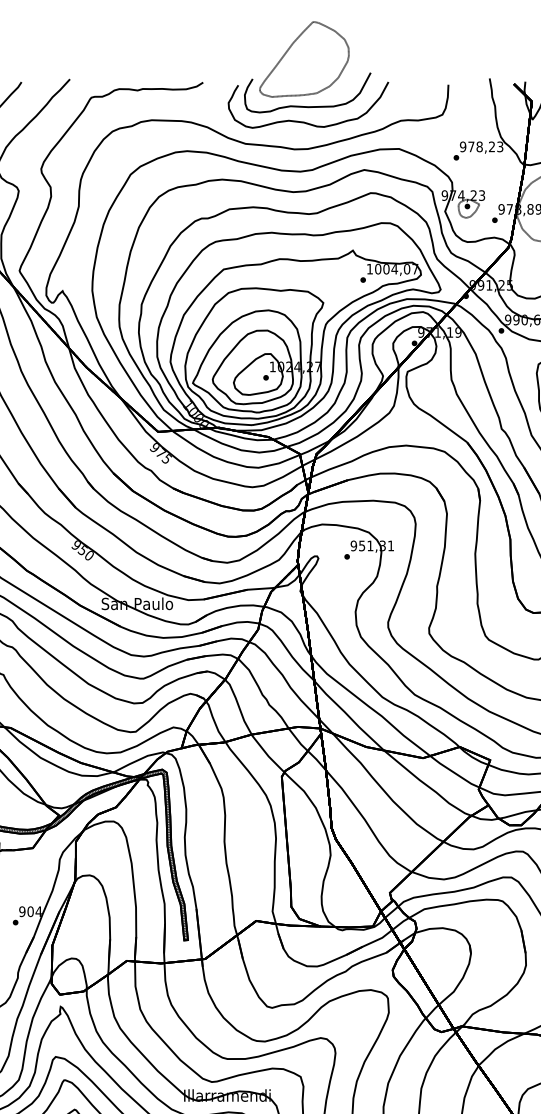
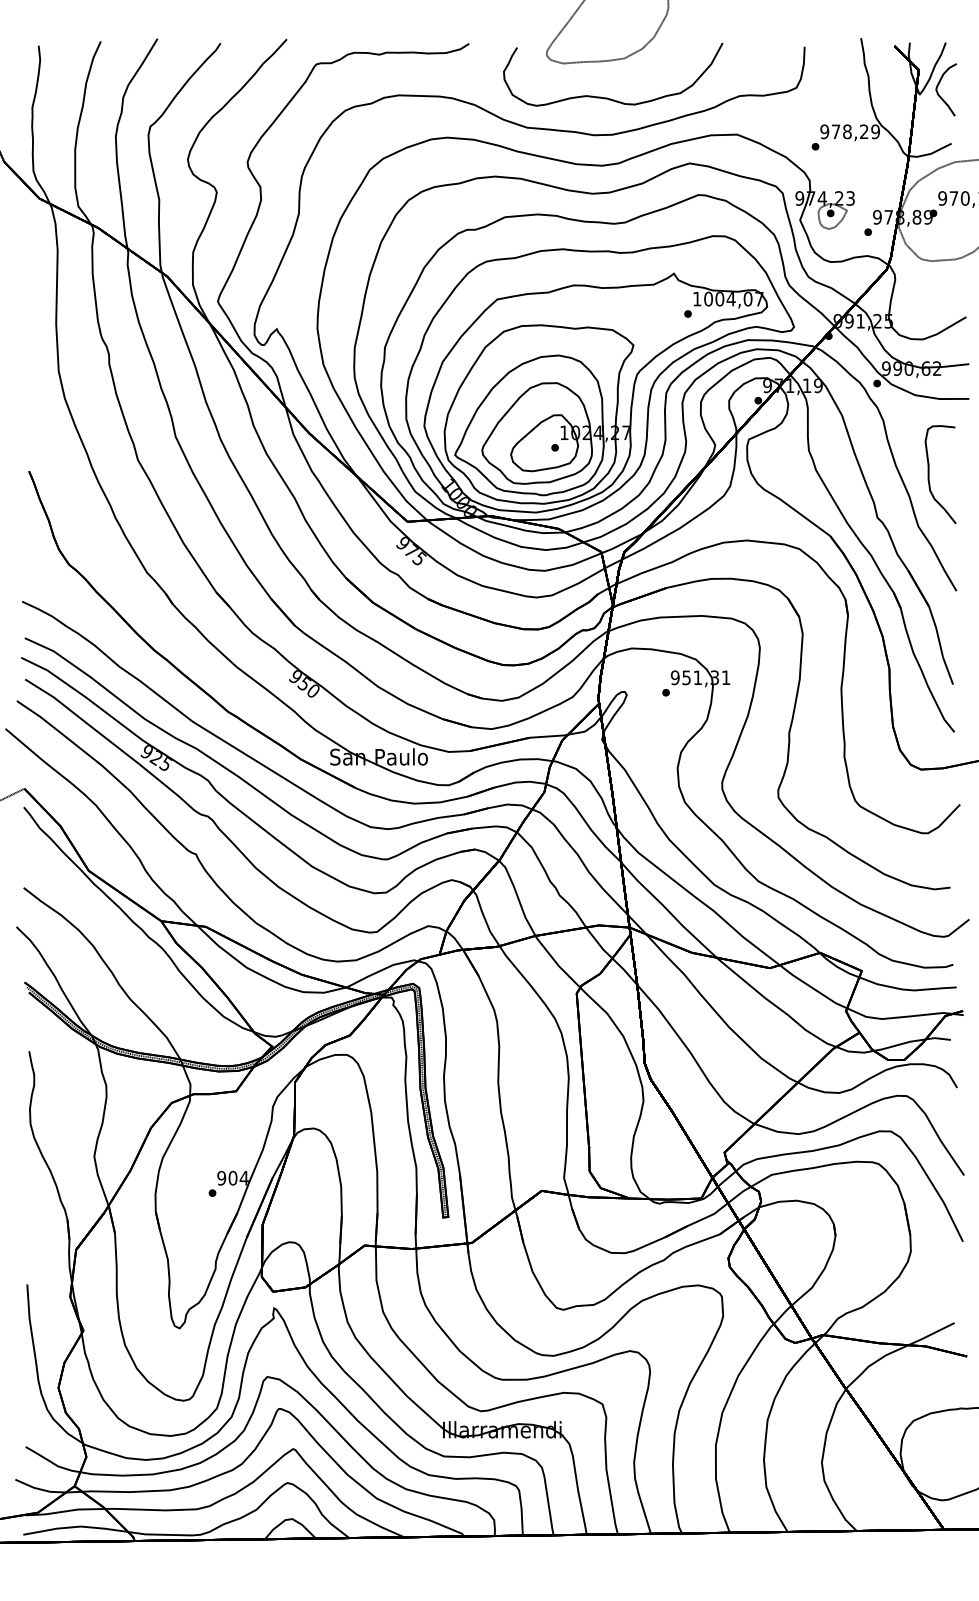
curve: (307, 106) -> (611, 76), removed
text: (500, 146) -> (875, 131), 978,23 -> 978,29

